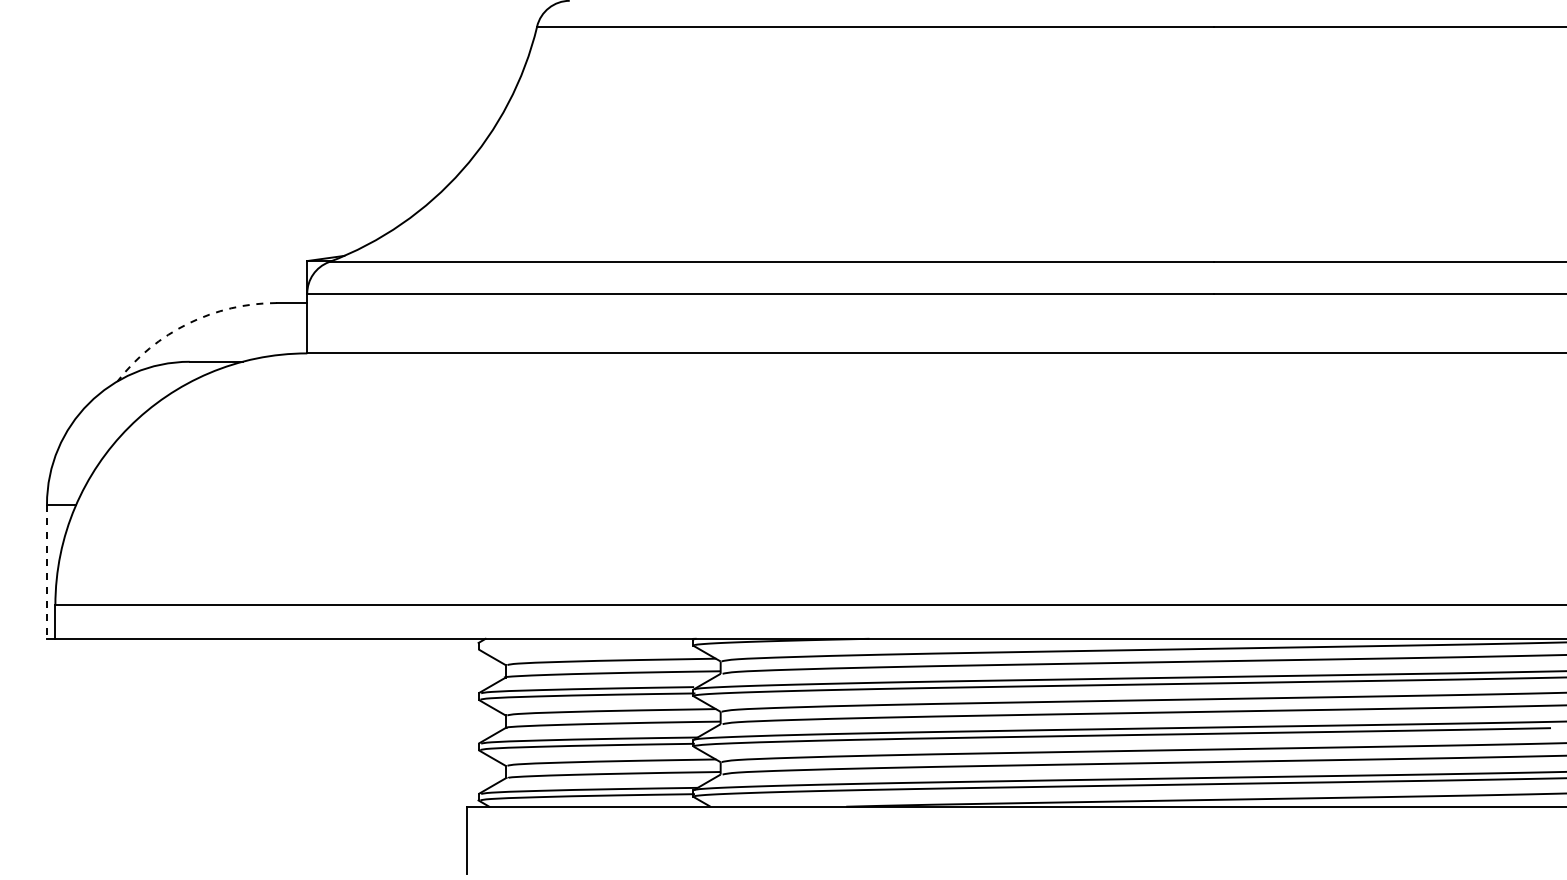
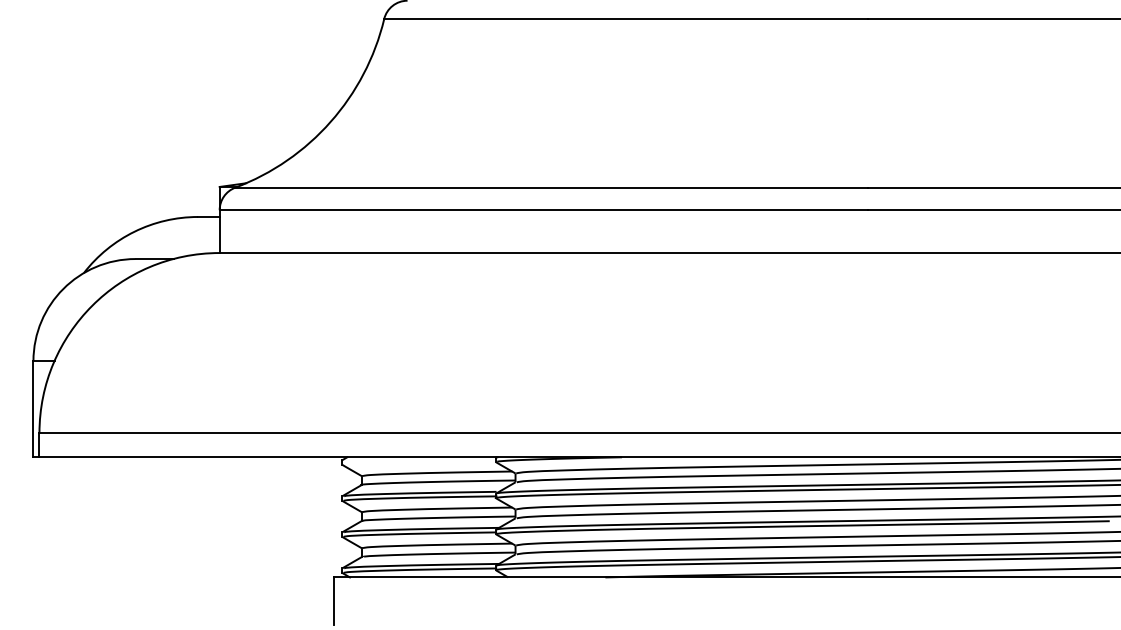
arc: (188, 323) -> (134, 231), dashed -> solid
line: (47, 572) -> (33, 409), dashed -> solid

